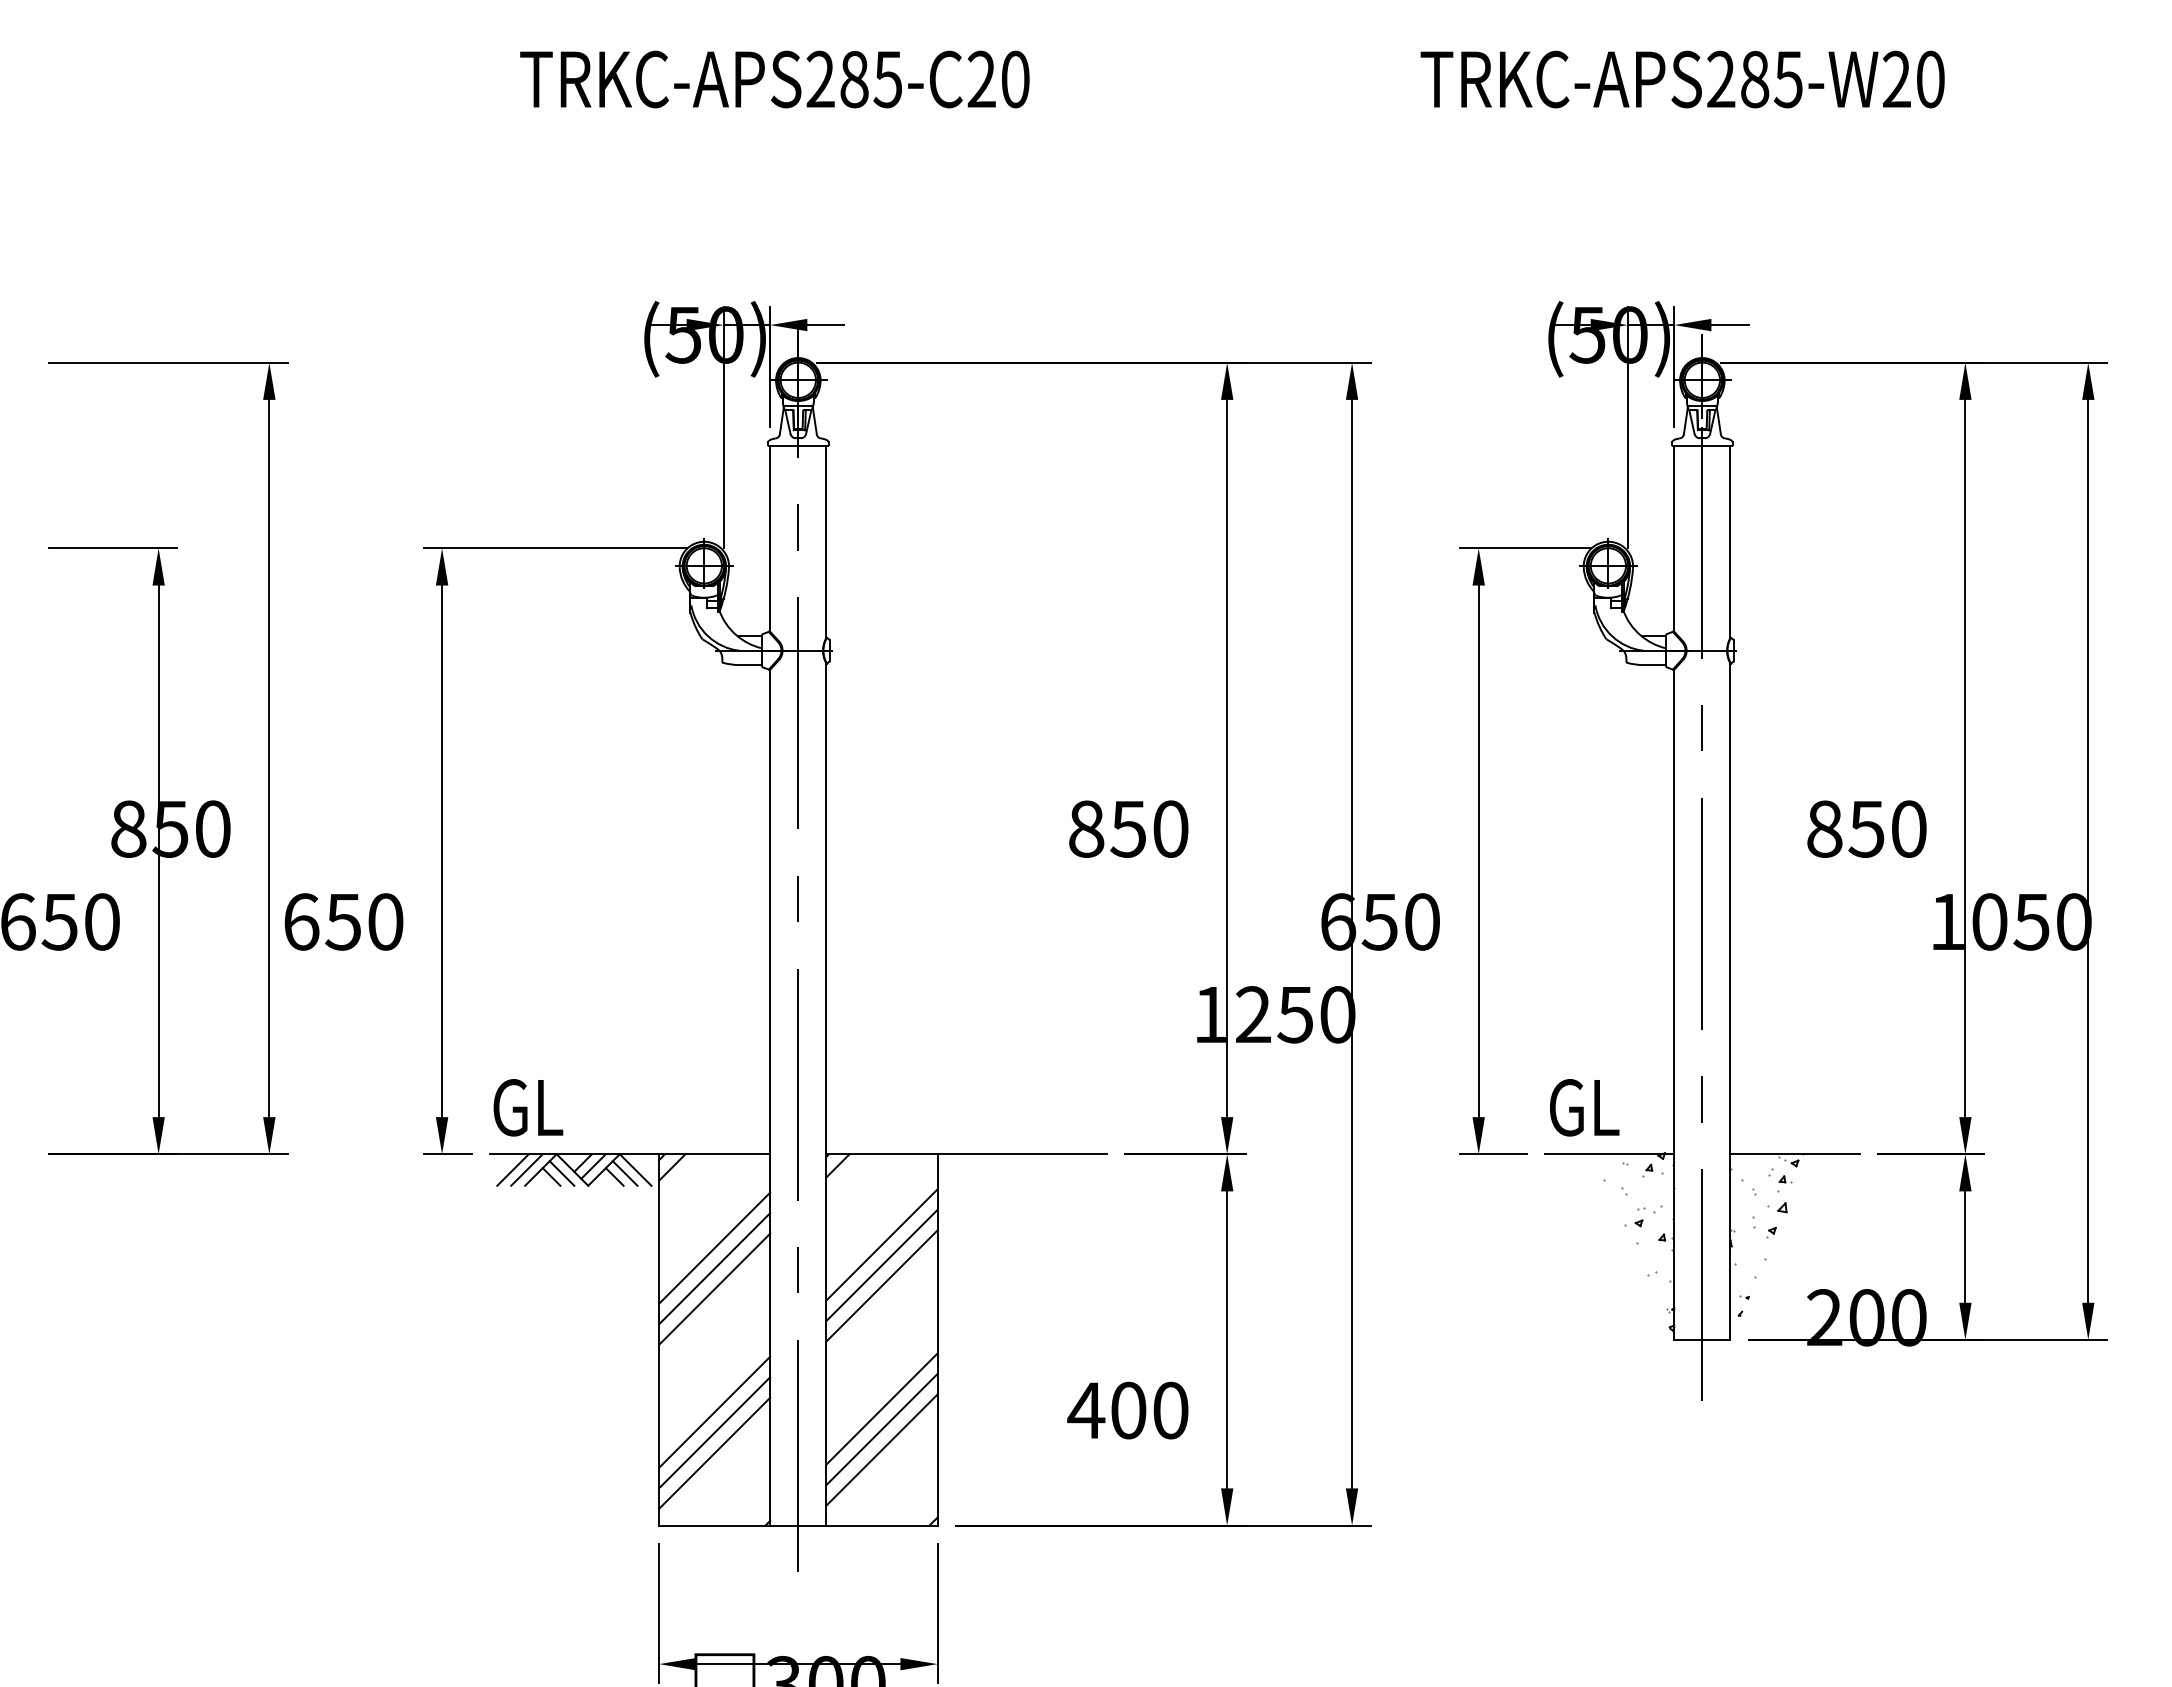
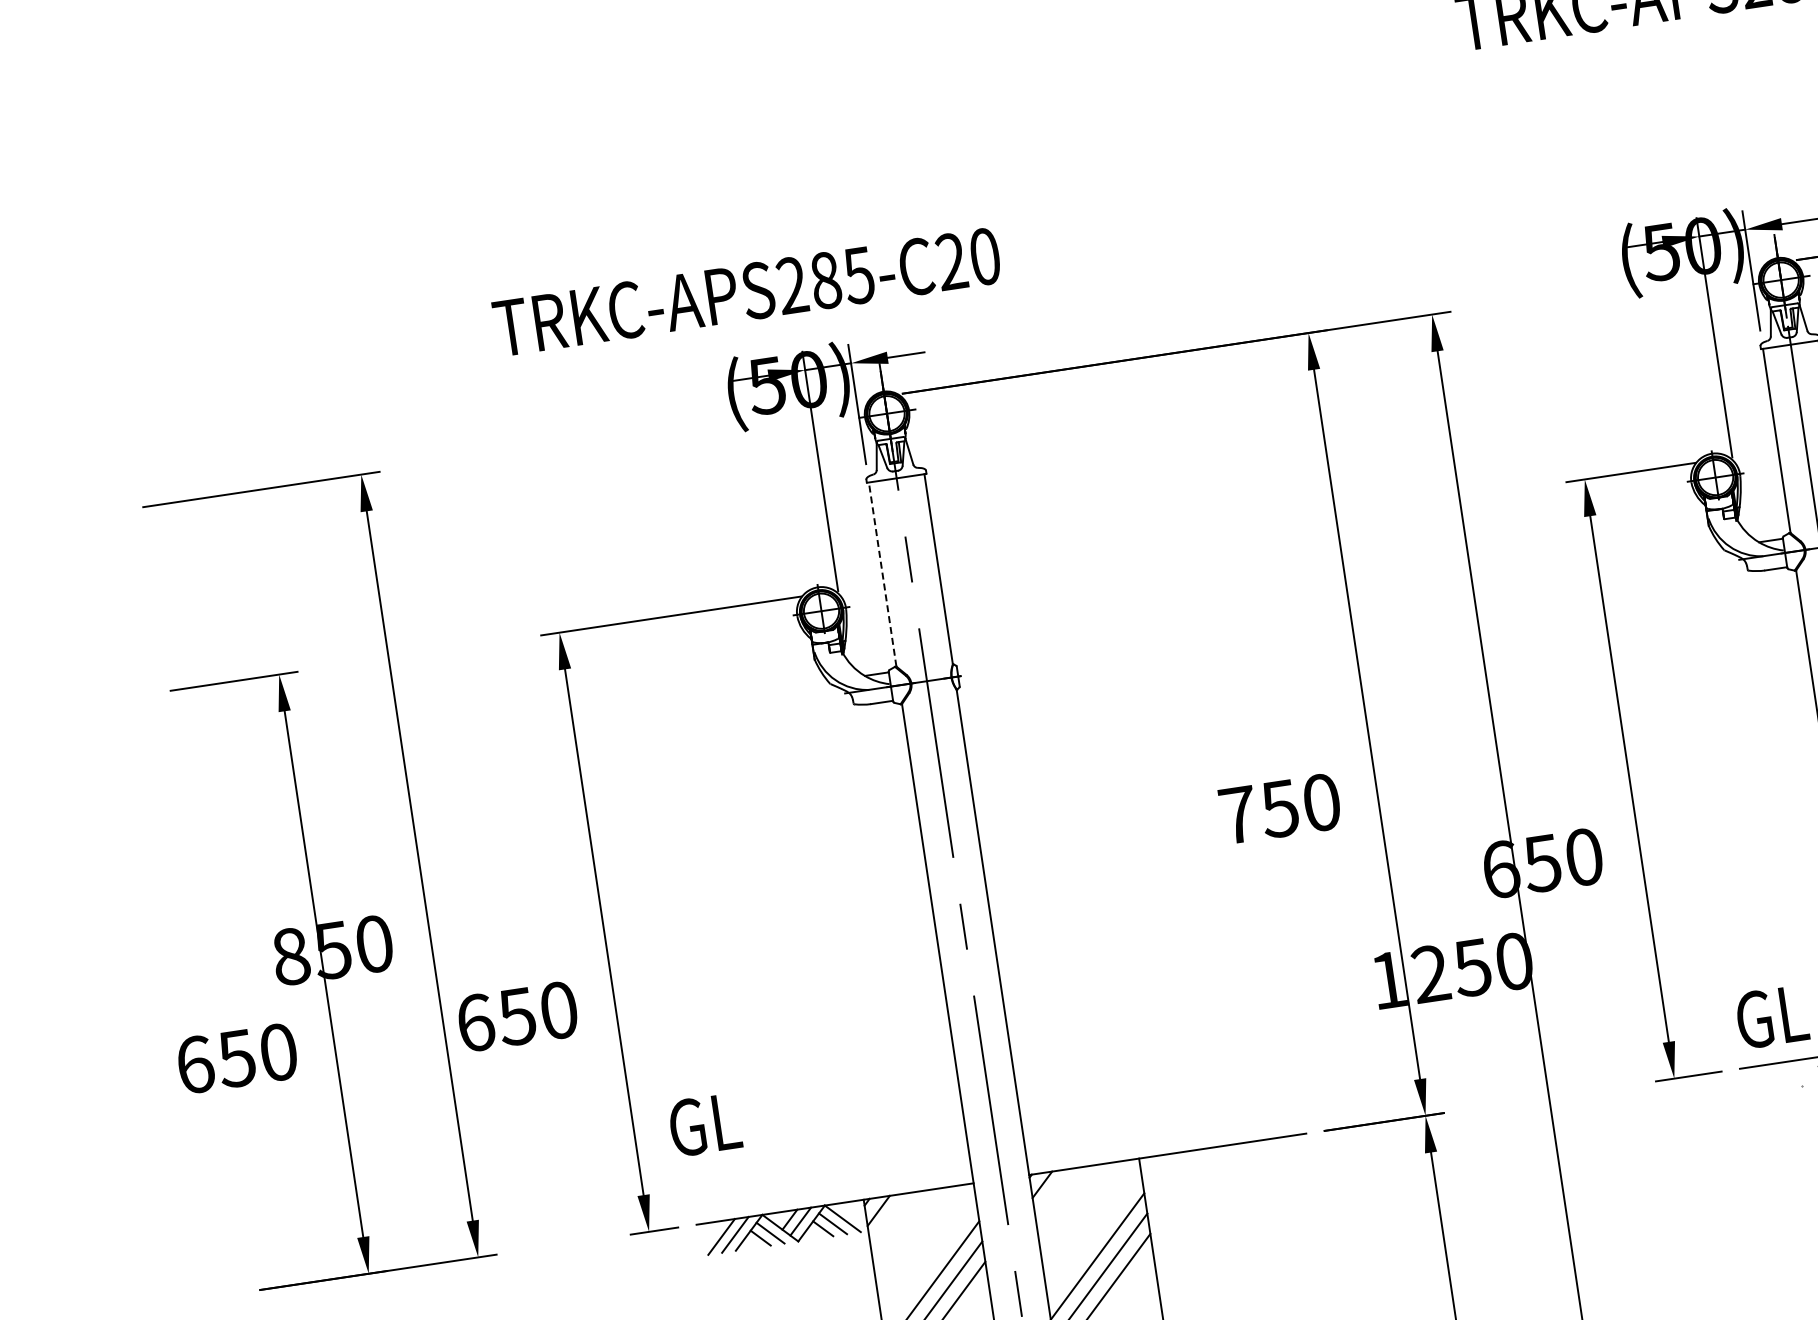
text: (774, 79) -> (746, 292), moved
line: (770, 538) -> (882, 574), solid -> dashed
text: (1086, 828) -> (1238, 814), 850 -> 750
text: (528, 1107) -> (705, 1124), moved

